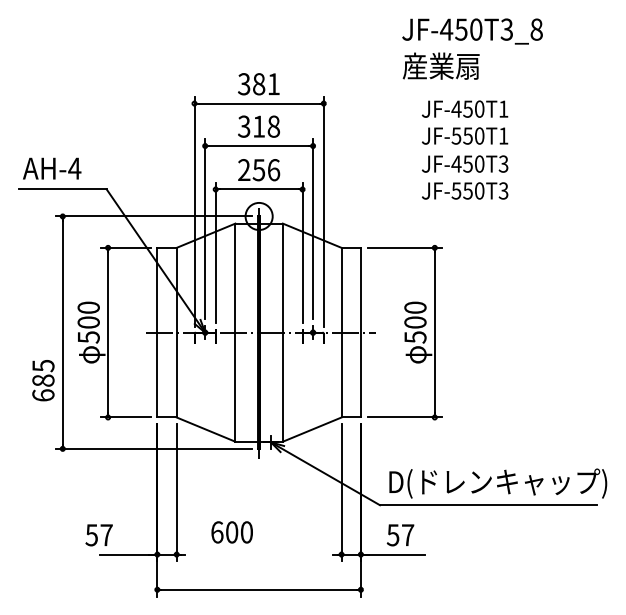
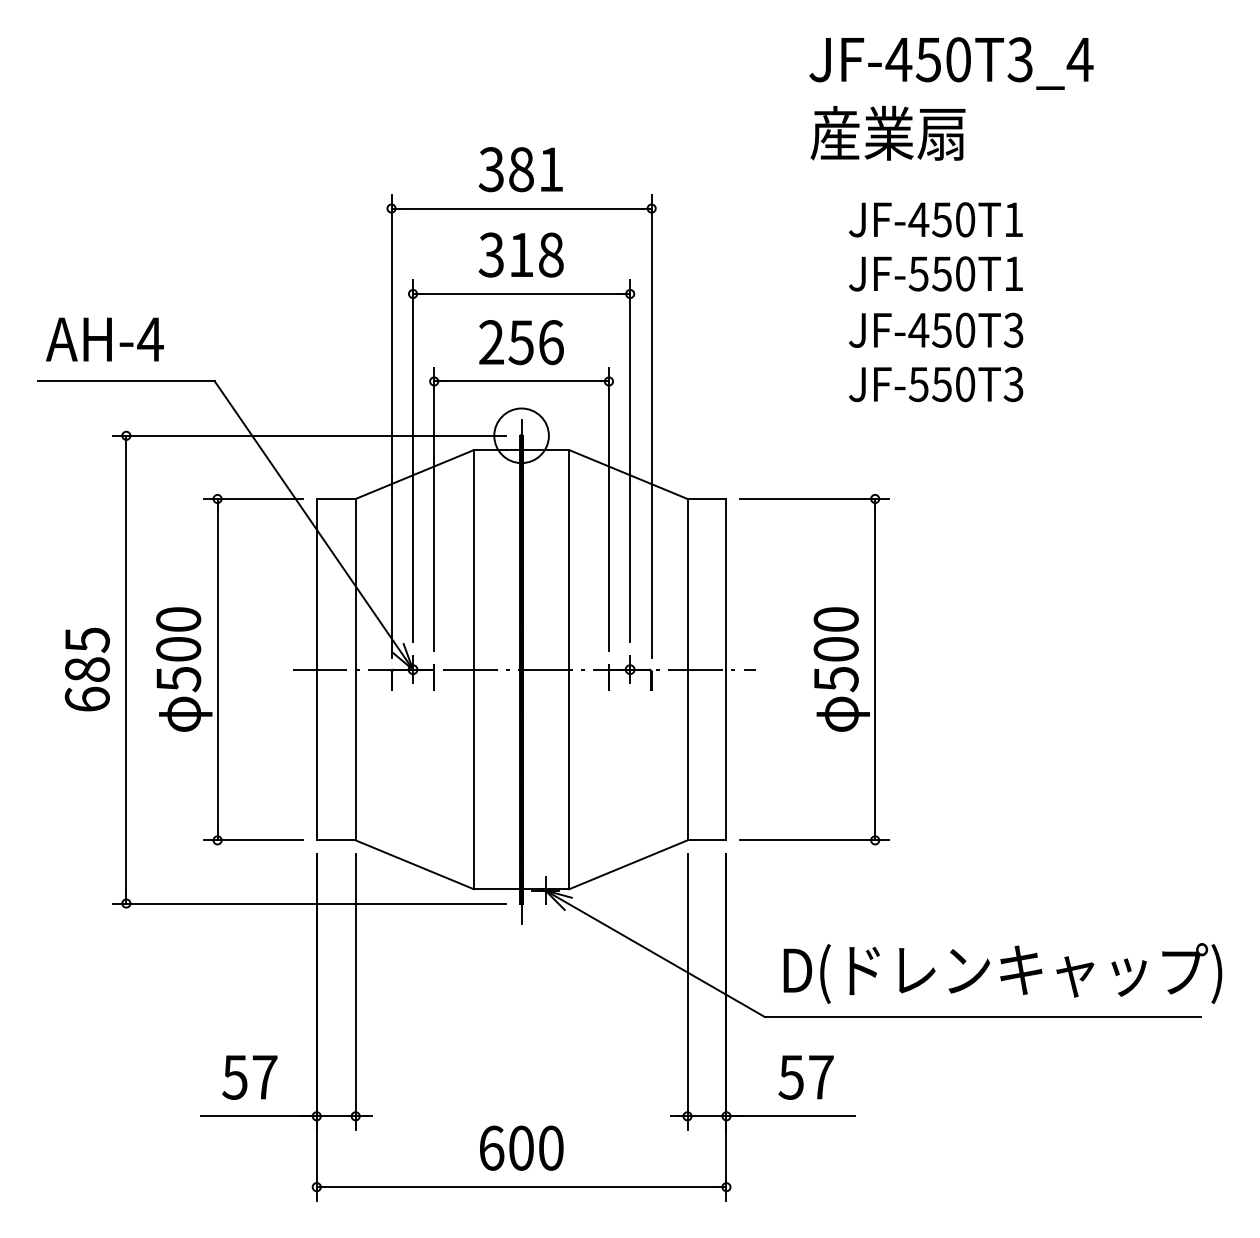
text: (536, 29) -> (1079, 59), JF-450T3_8 -> JF-450T3_4
text: (43, 380) -> (87, 669), moved
text: (231, 532) -> (520, 1148), moved
text: (98, 535) -> (248, 1077), moved

